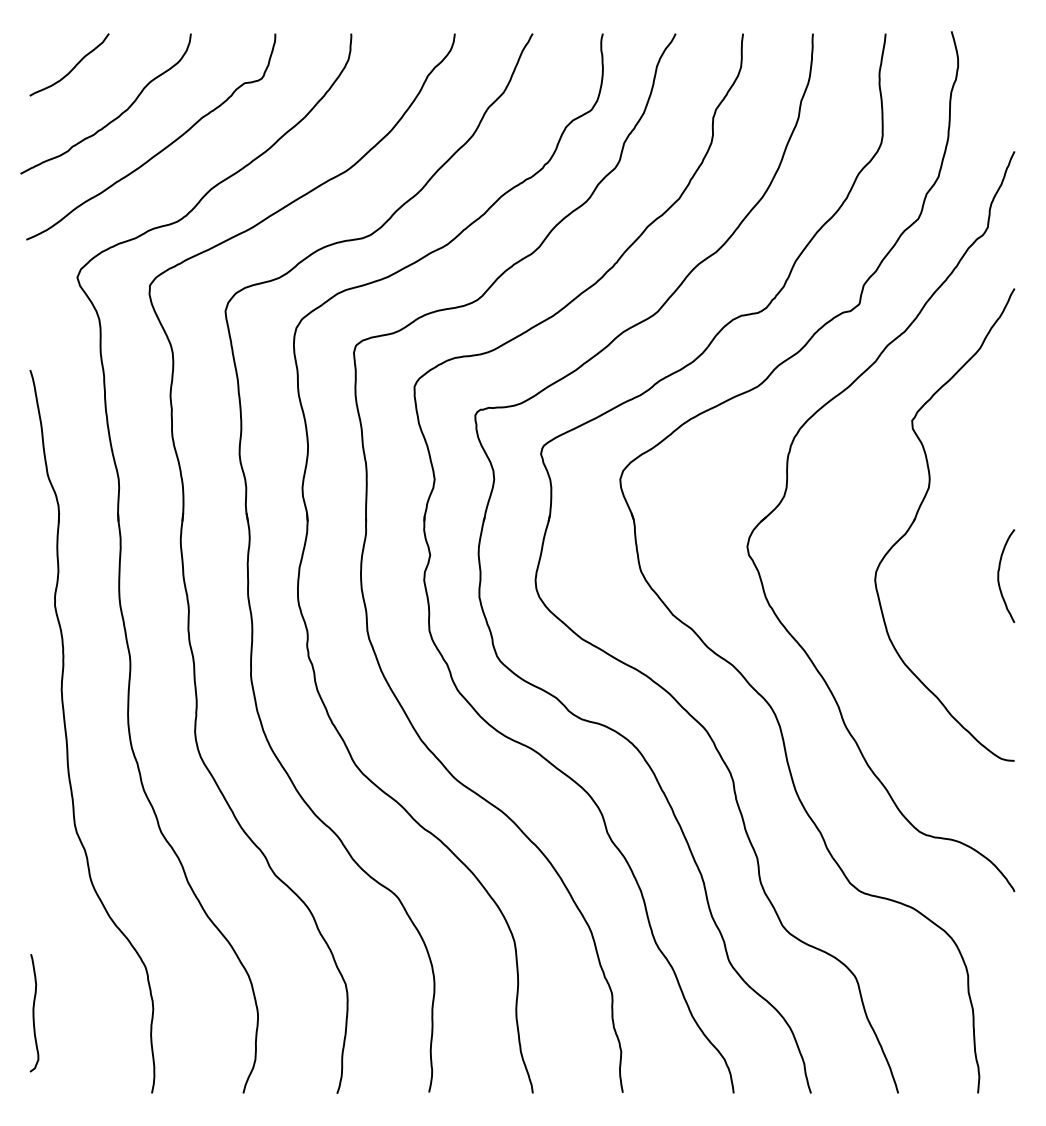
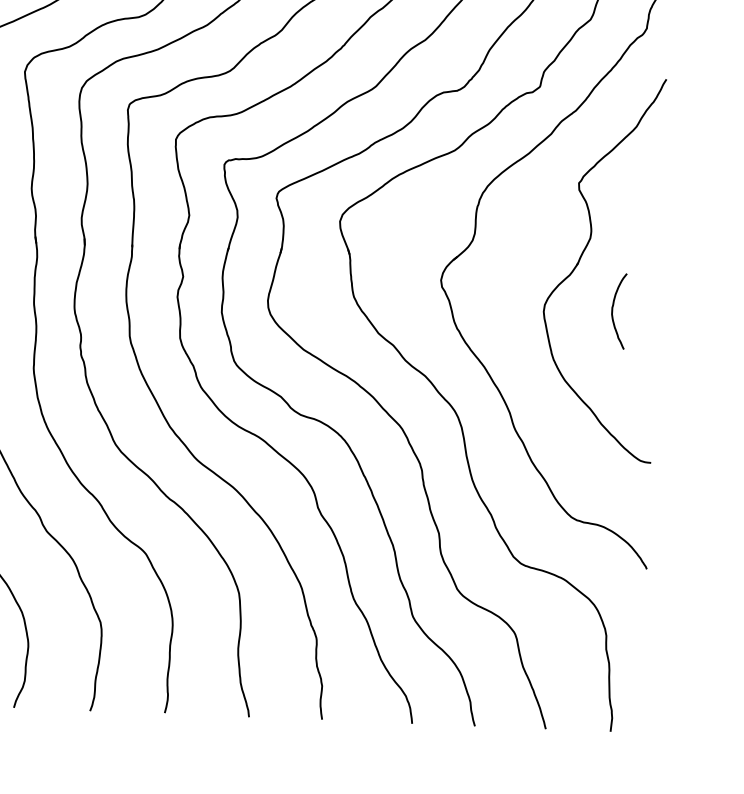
curve: (999, 575) -> (613, 310), moved

